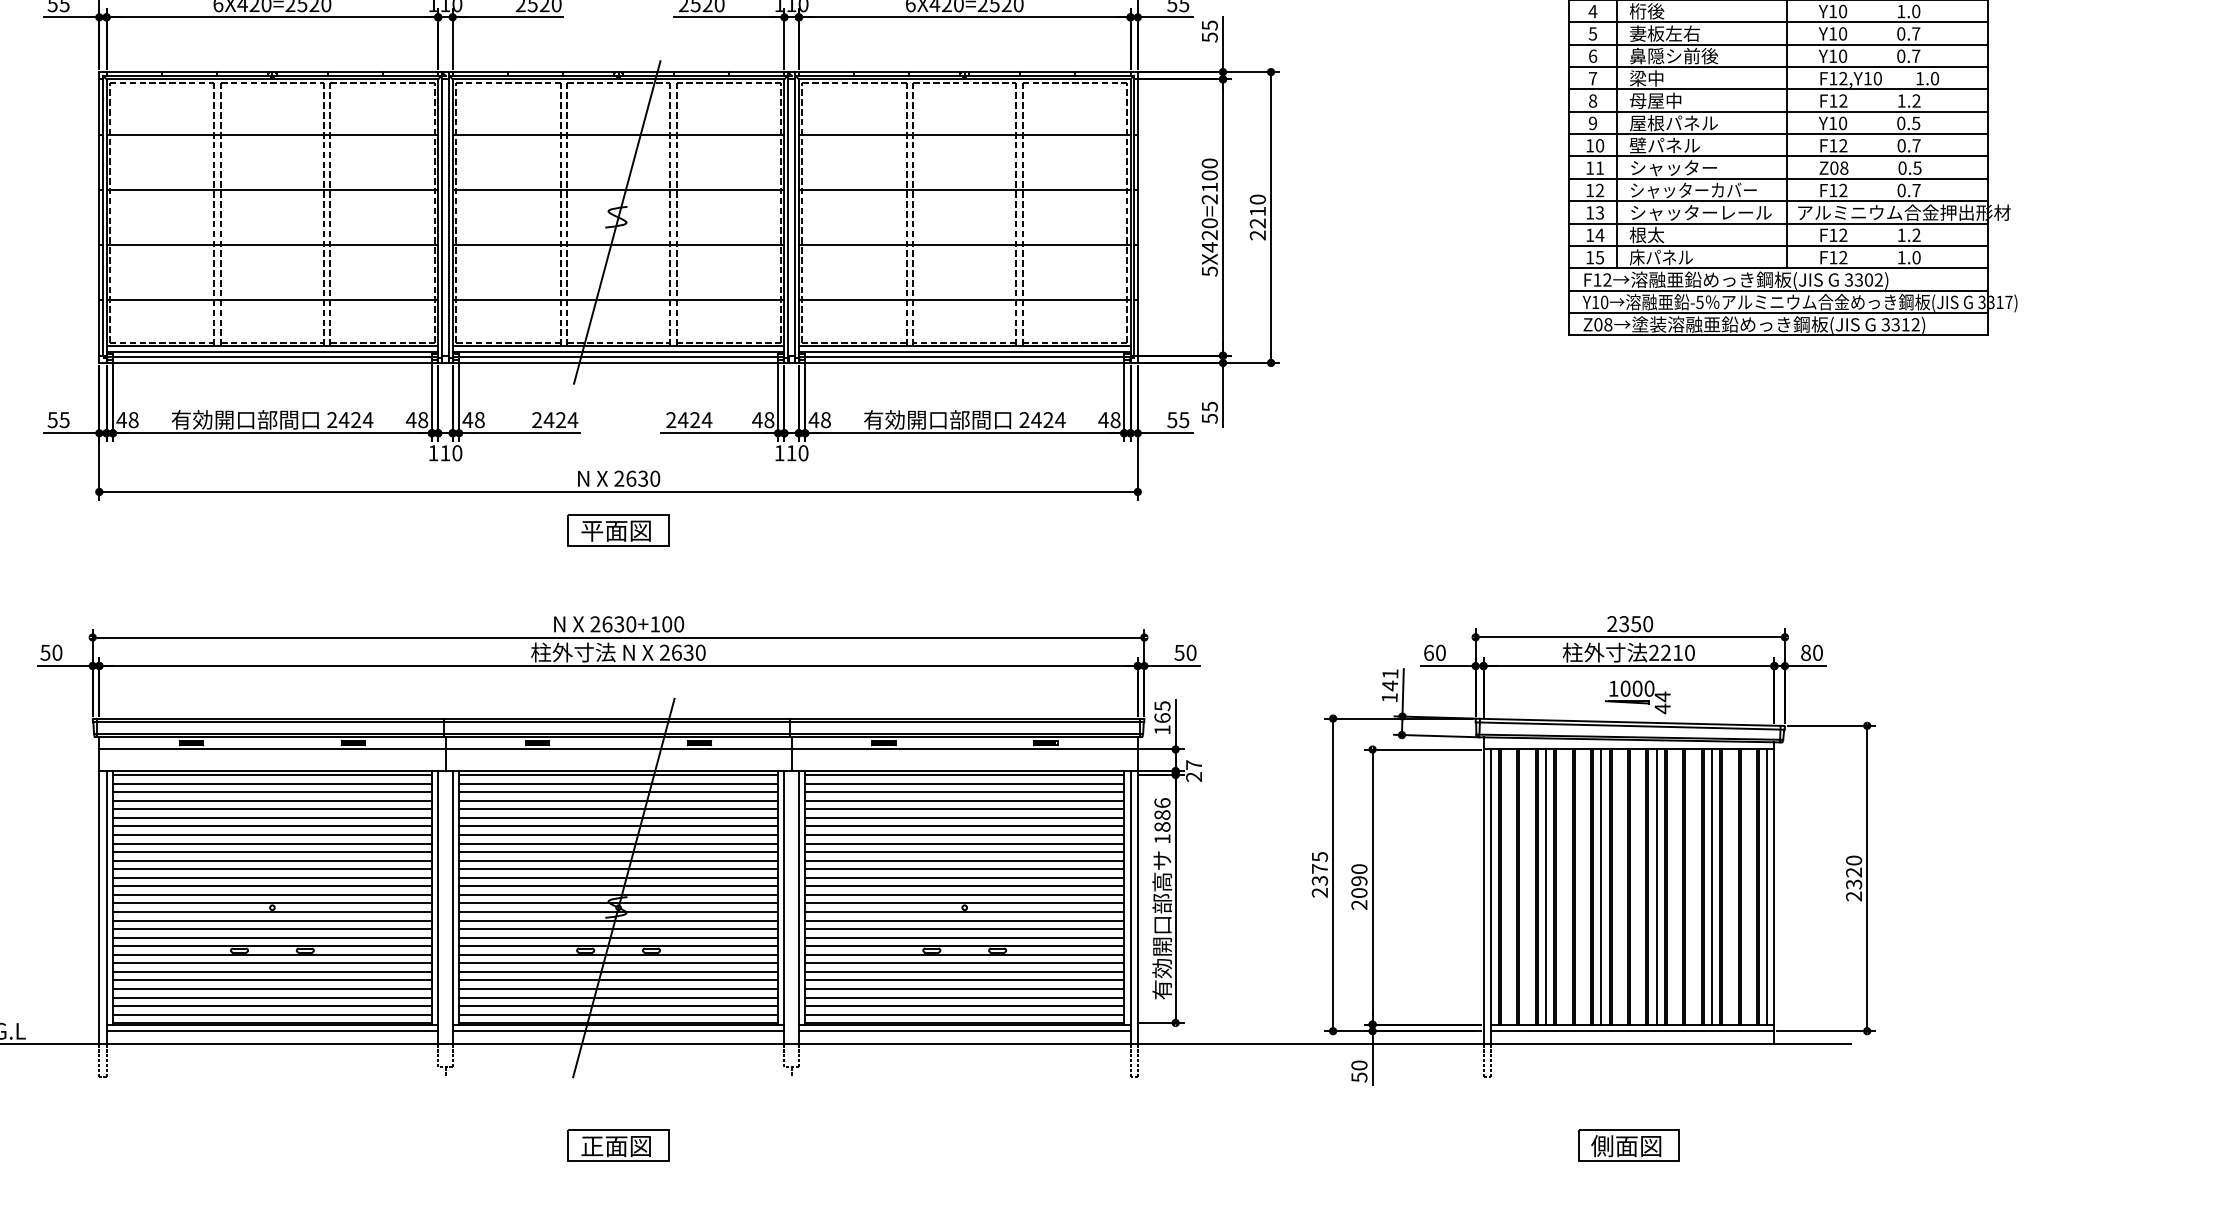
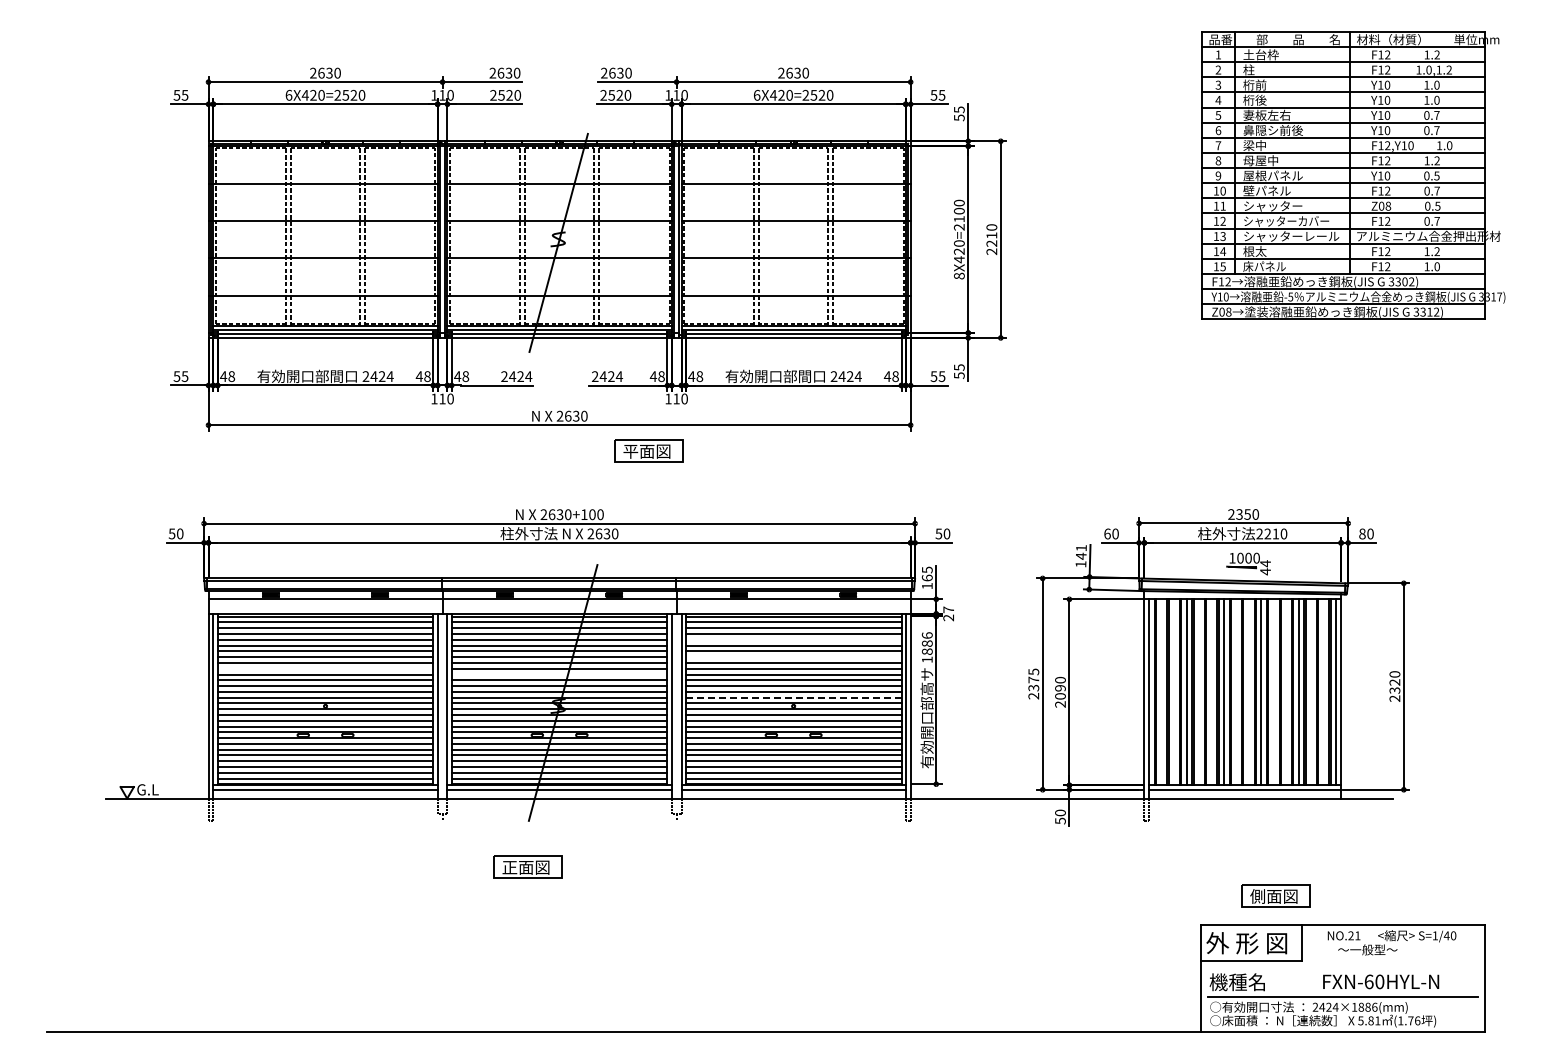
text: (1210, 270) -> (959, 275), 5X420=2100 -> 8X420=2100
part: (618, 529) -> (648, 450), moved
line: (964, 808) -> (793, 639), removed
line: (964, 835) -> (793, 657), removed
line: (272, 851) -> (325, 668), removed
line: (618, 860) -> (559, 674), removed
line: (964, 894) -> (793, 697), solid -> dashed
part: (618, 1144) -> (527, 866), moved
part: (1628, 1144) -> (1275, 895), moved

